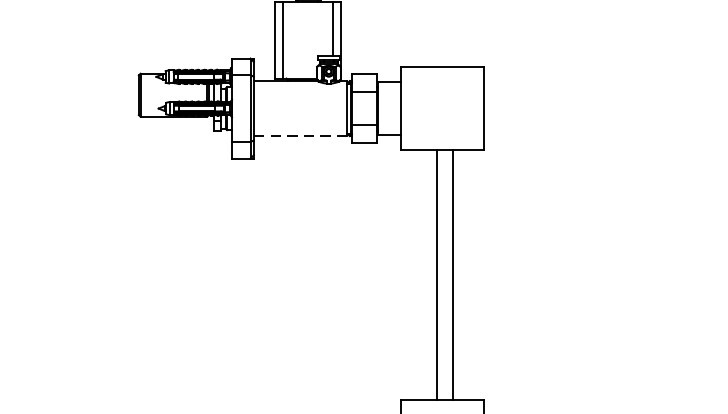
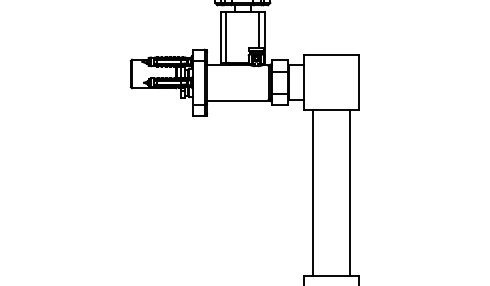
line: (300, 136) -> (237, 101), dashed -> solid
line: (437, 274) -> (350, 192), moved
line: (452, 274) -> (312, 192), moved

